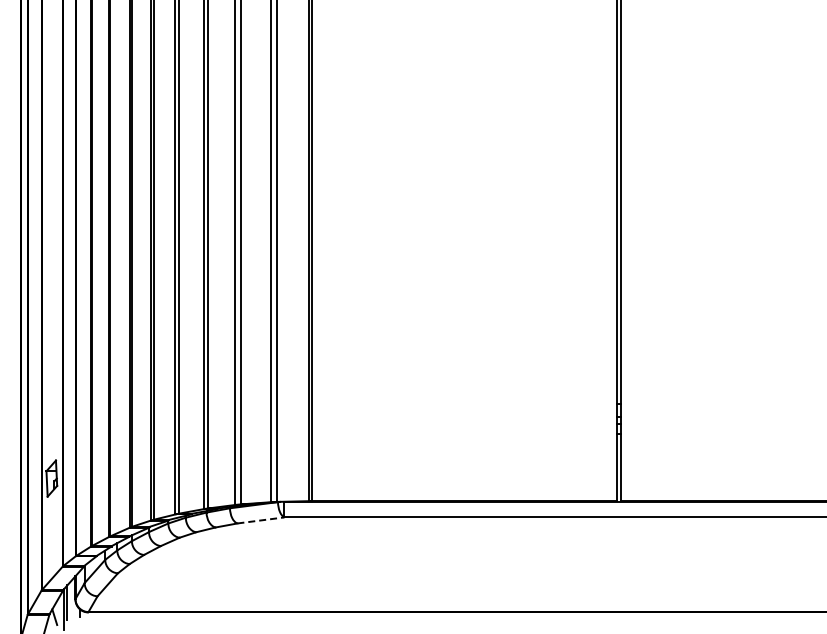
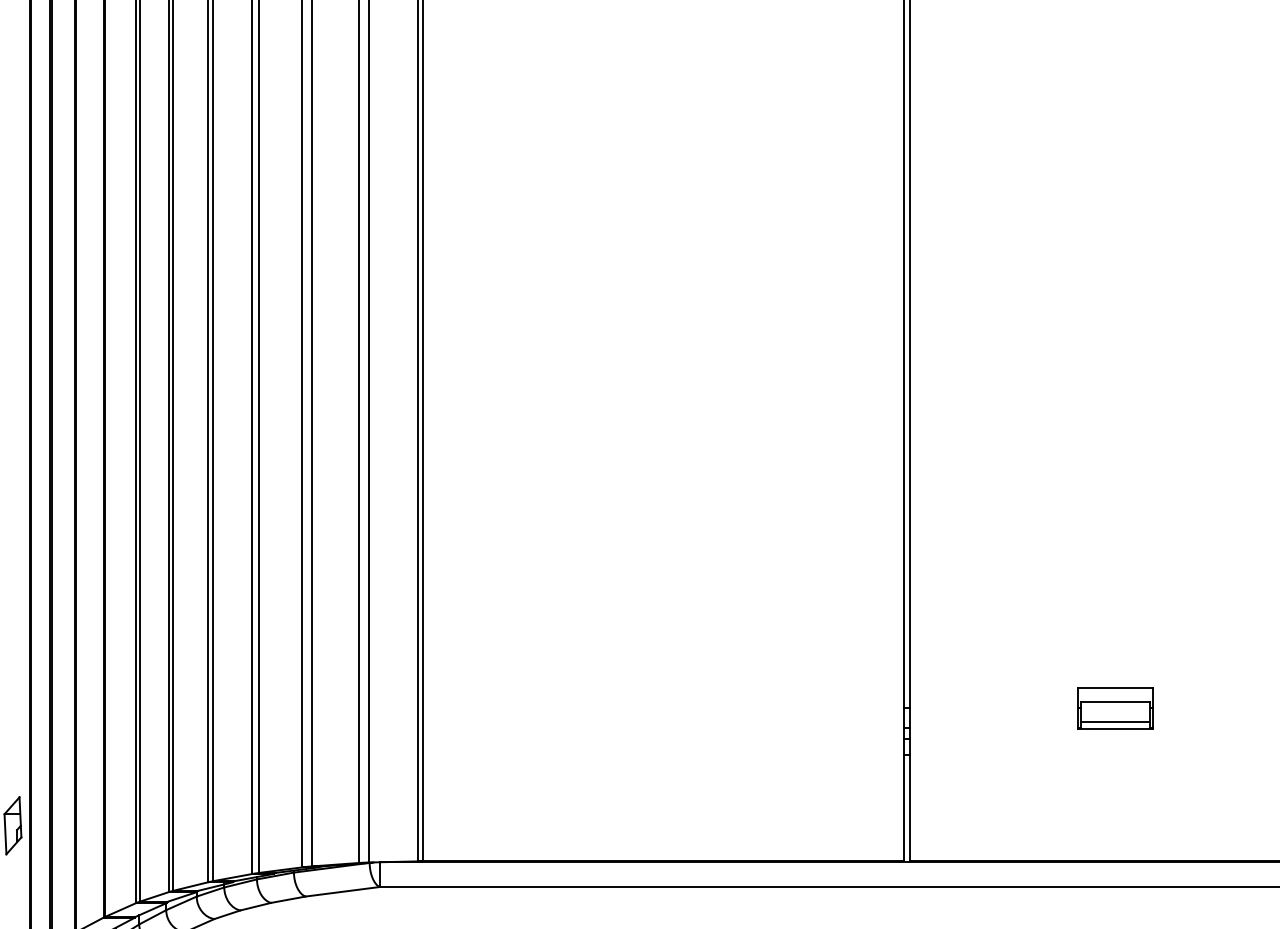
part: (750, 403) -> (1114, 707), added
line: (260, 520) -> (342, 891), dashed -> solid

